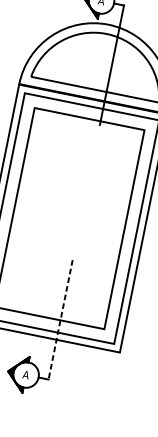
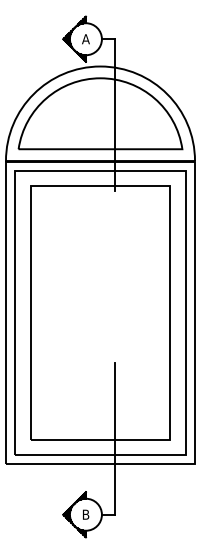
line: (60, 319) -> (114, 438), dashed -> solid
text: (25, 374) -> (85, 514), A -> B

